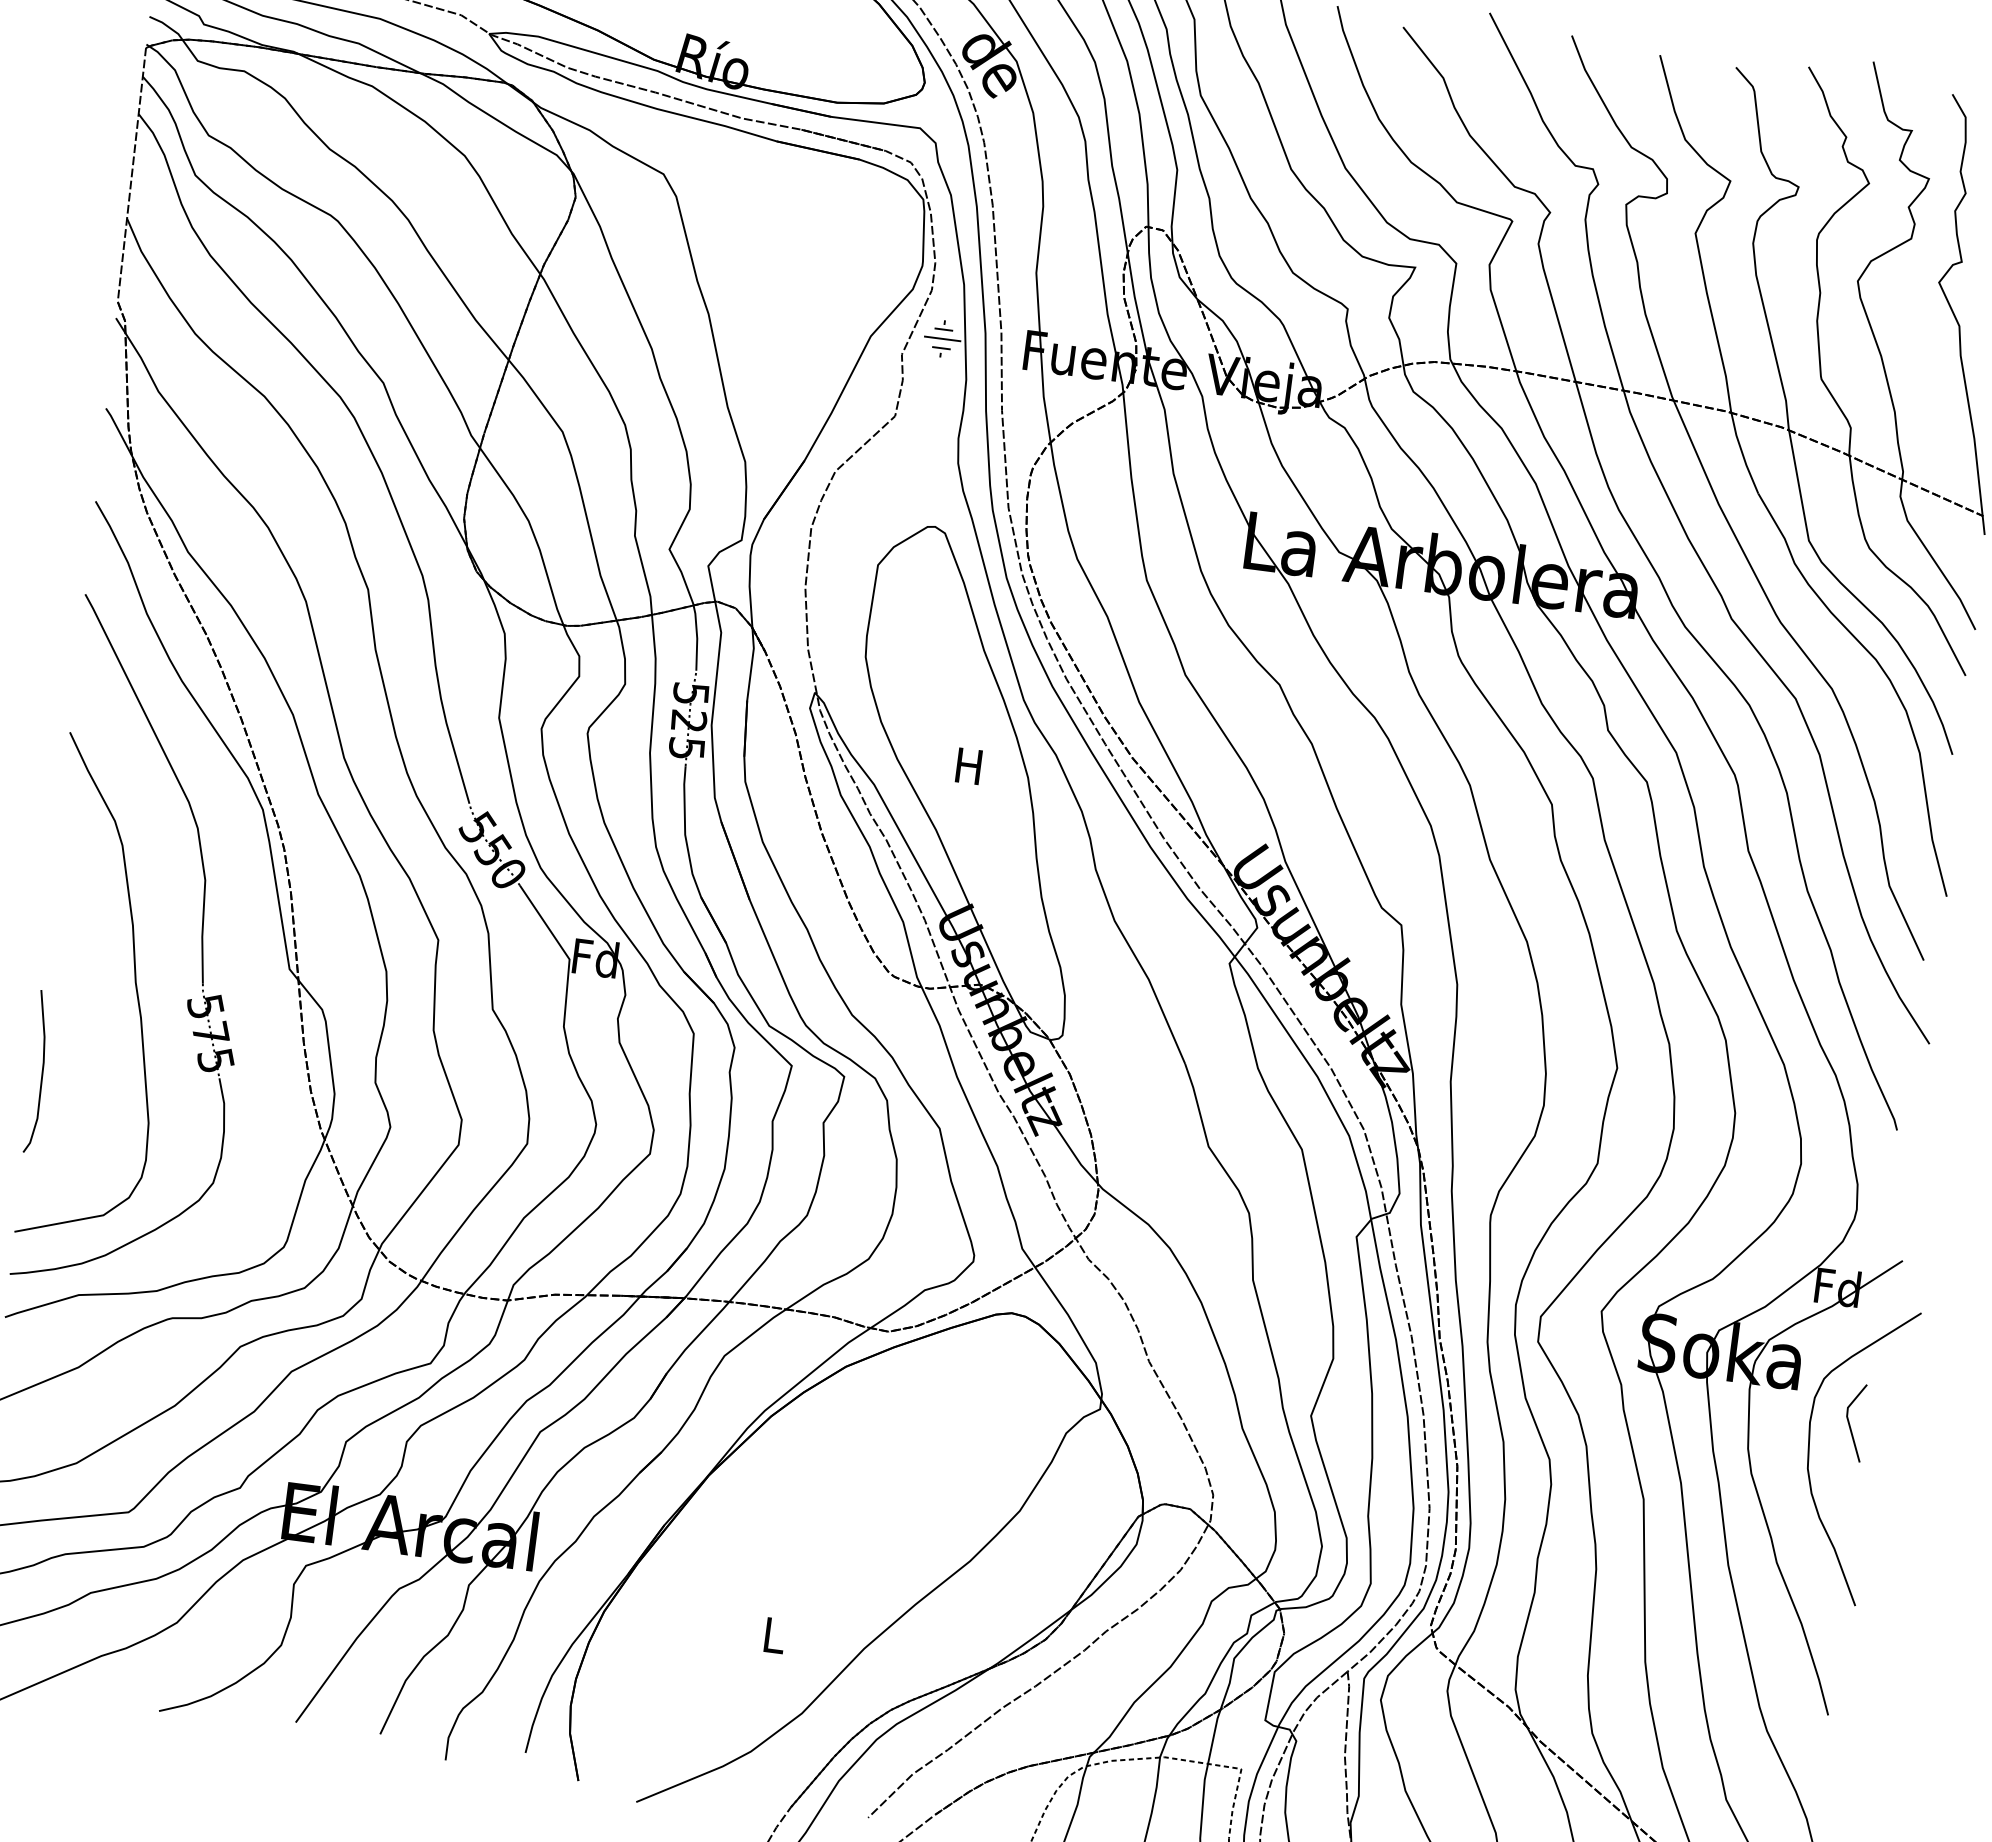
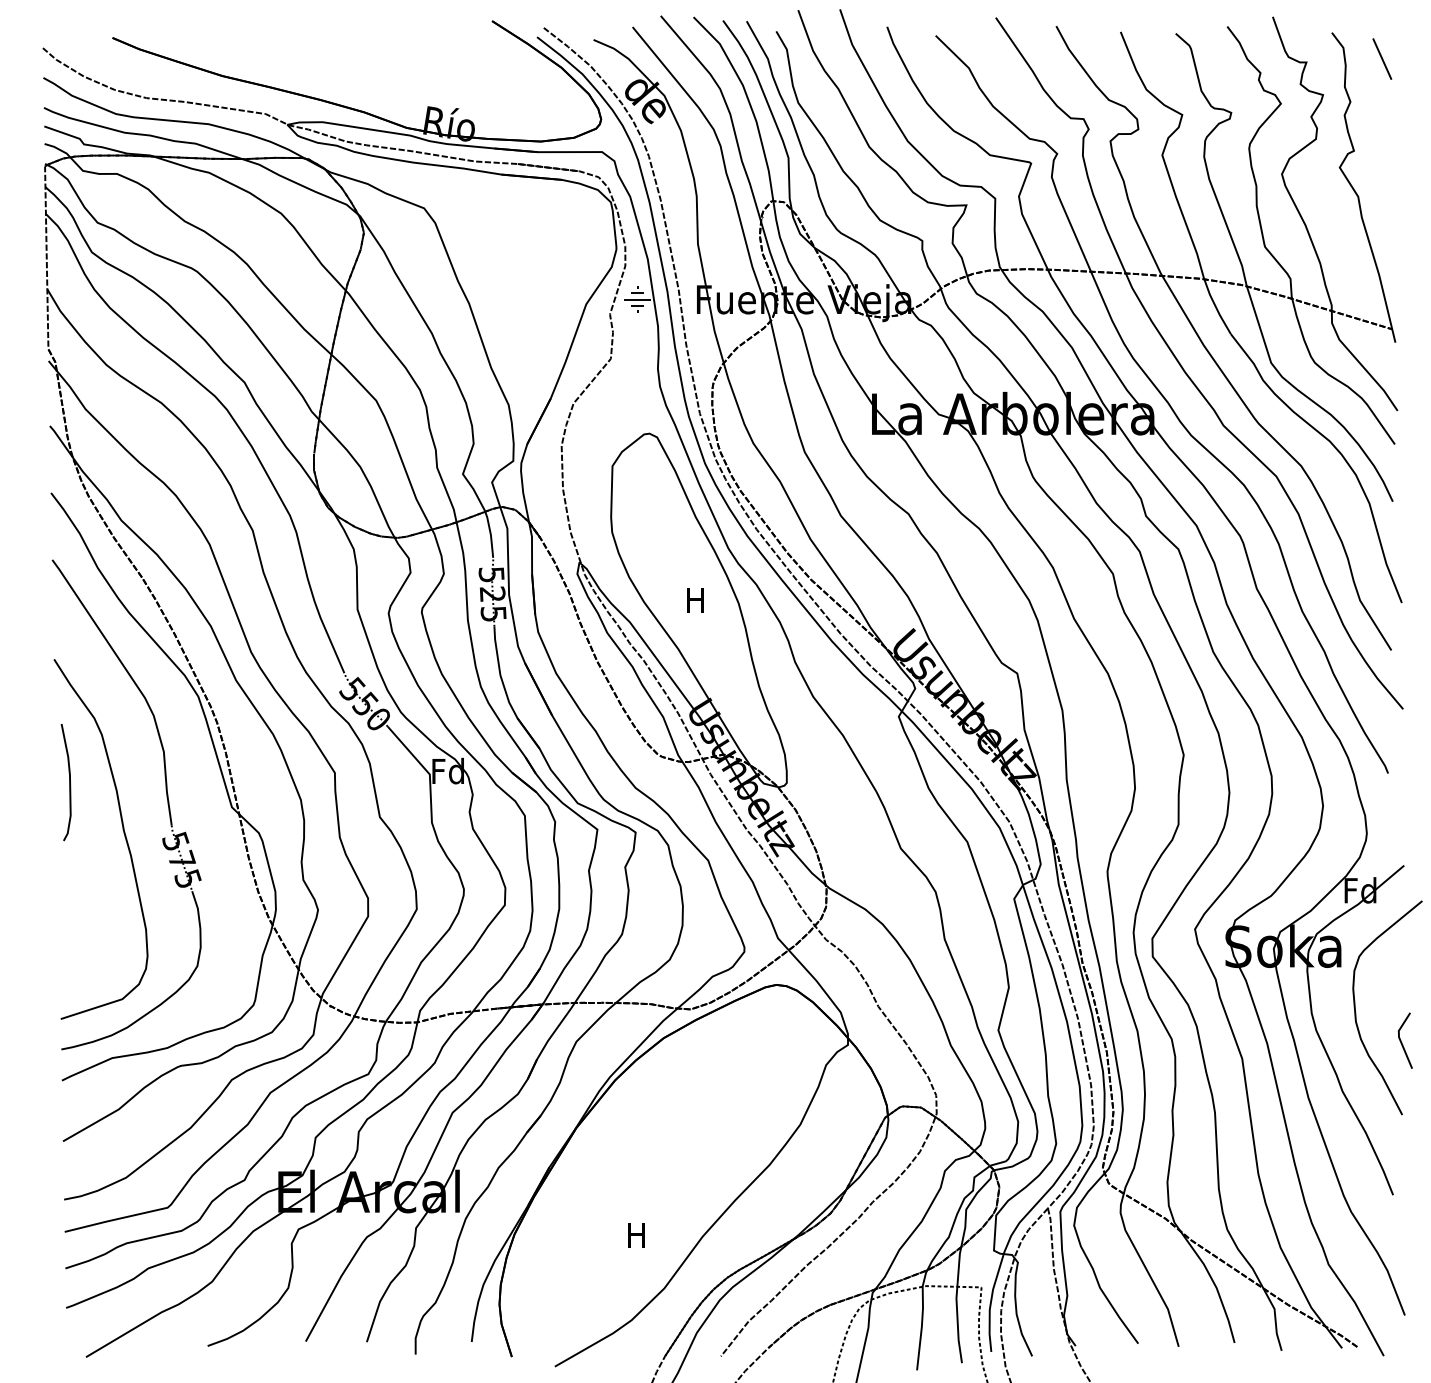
curve: (41, 1072) -> (69, 782), moved
line: (1850, 1424) -> (1402, 1042), moved
text: (772, 1635) -> (636, 1235), L -> H

